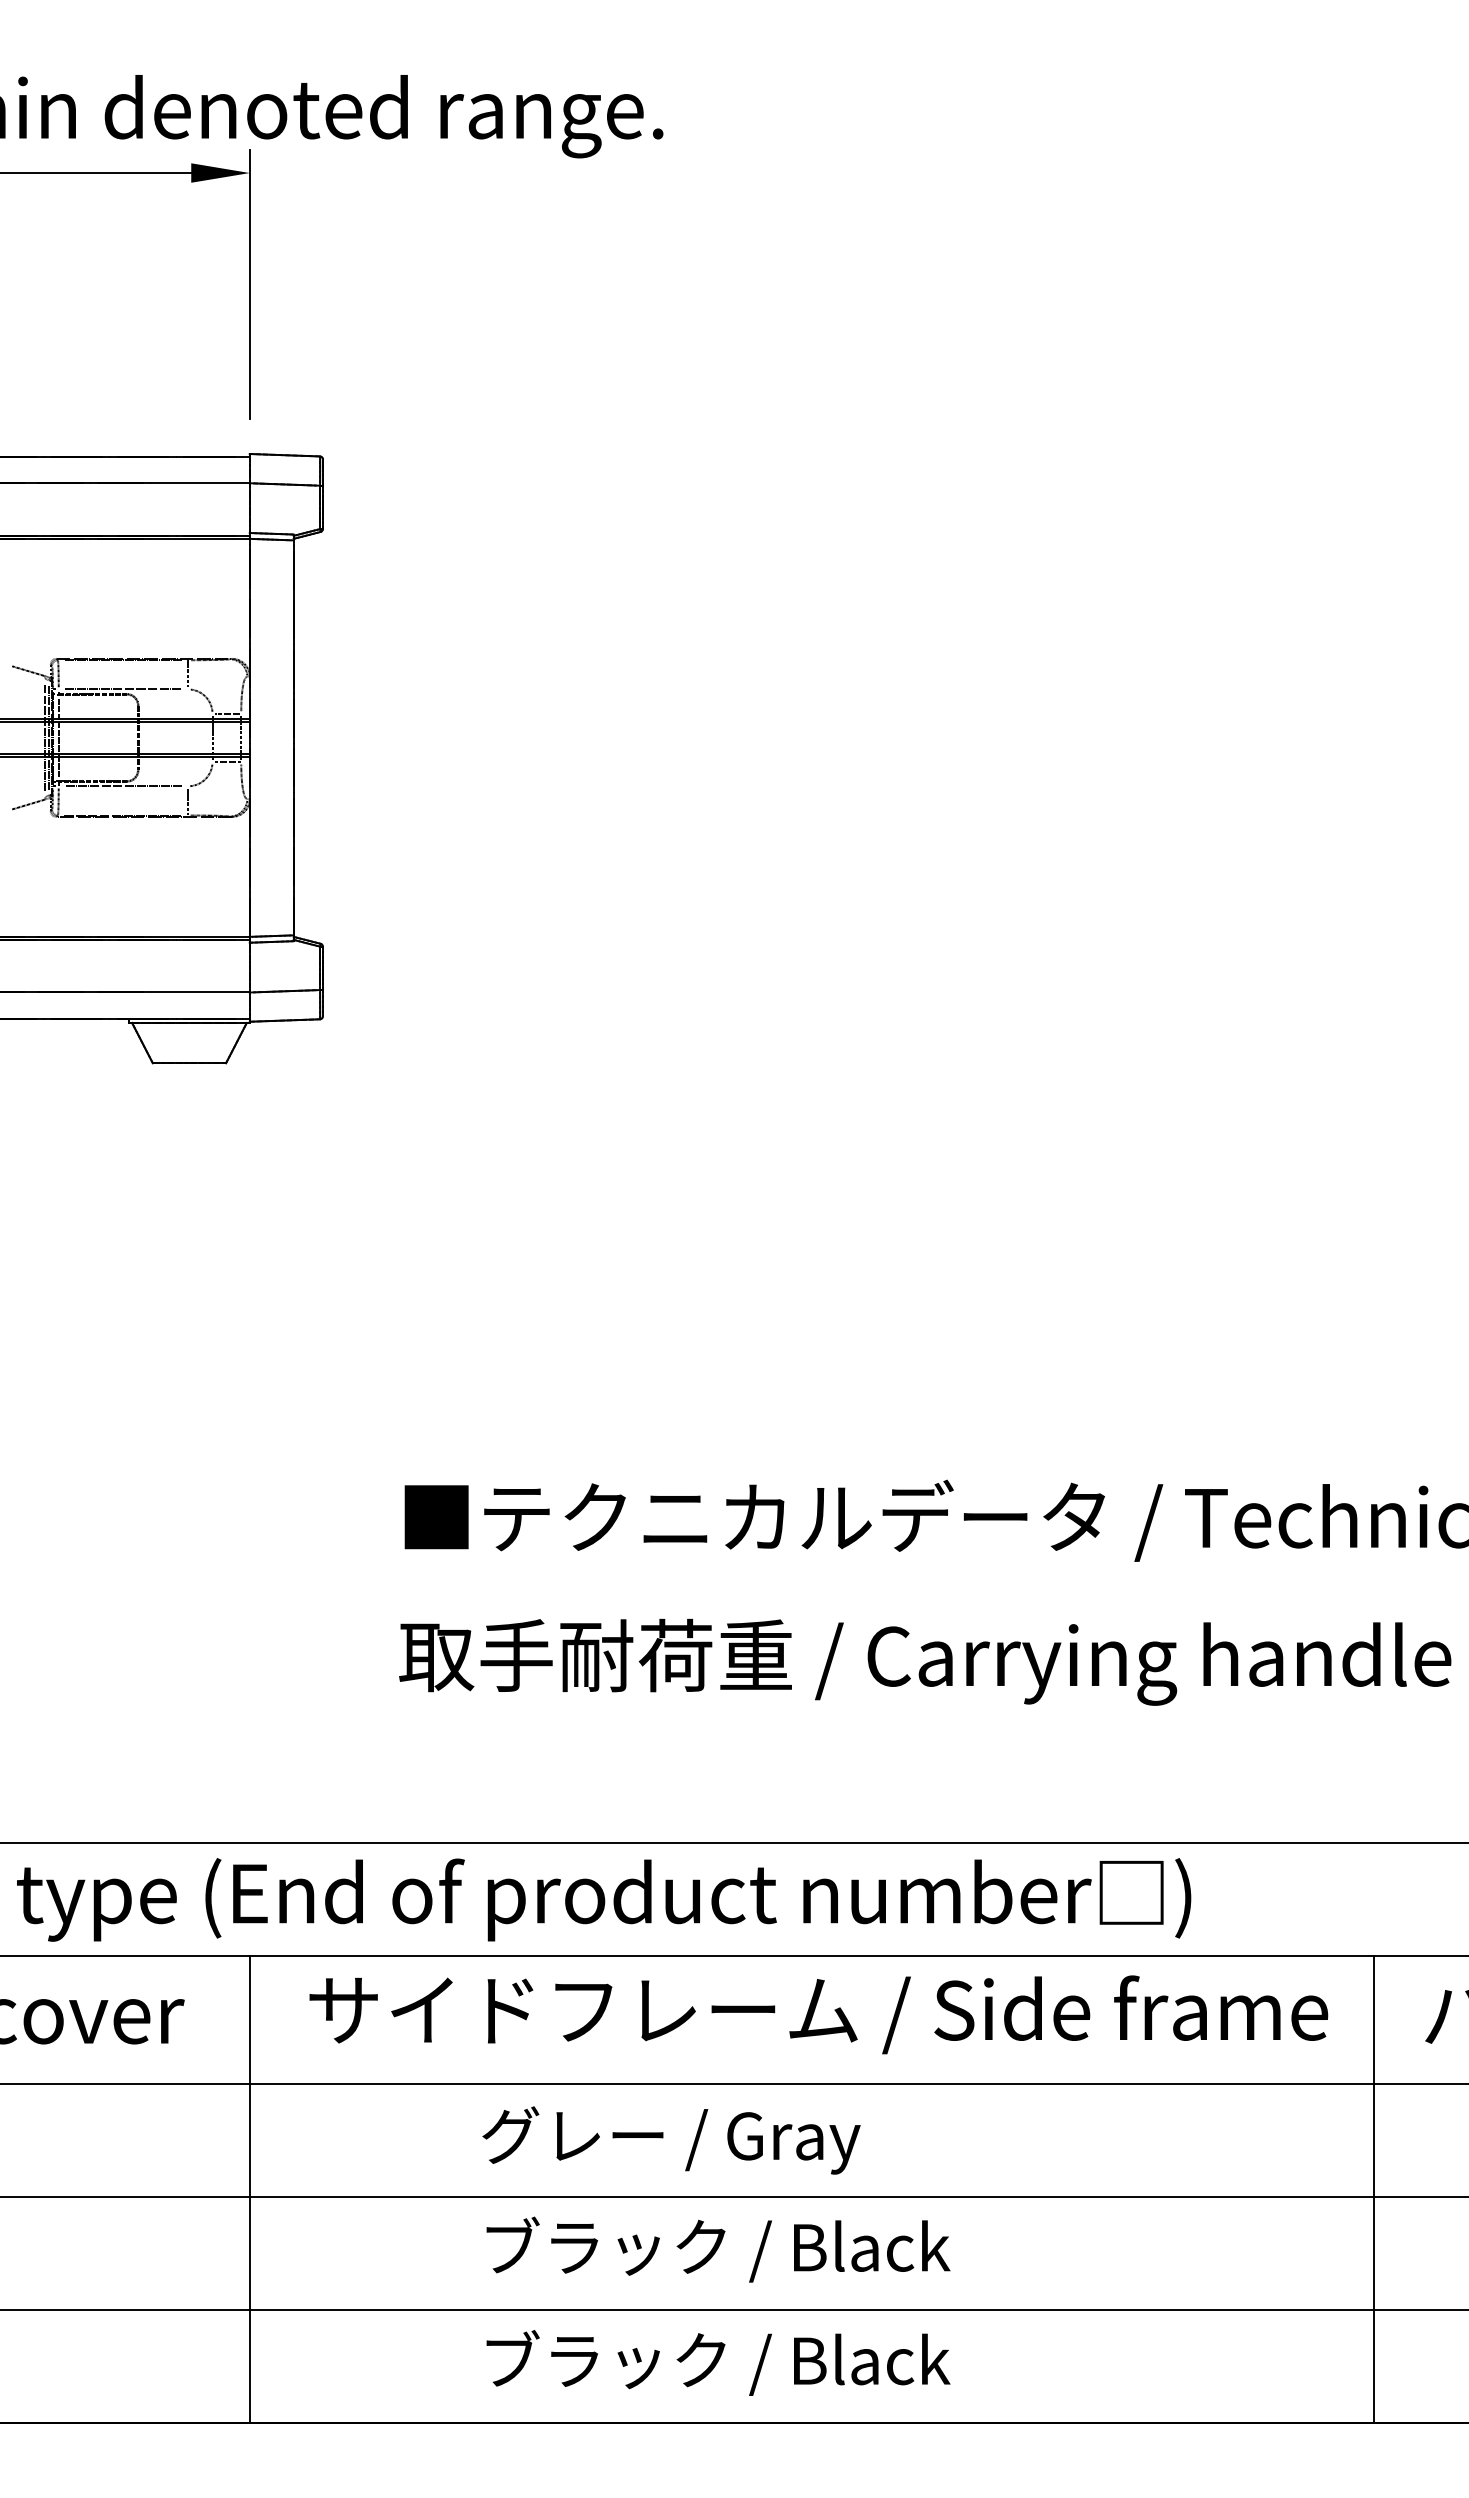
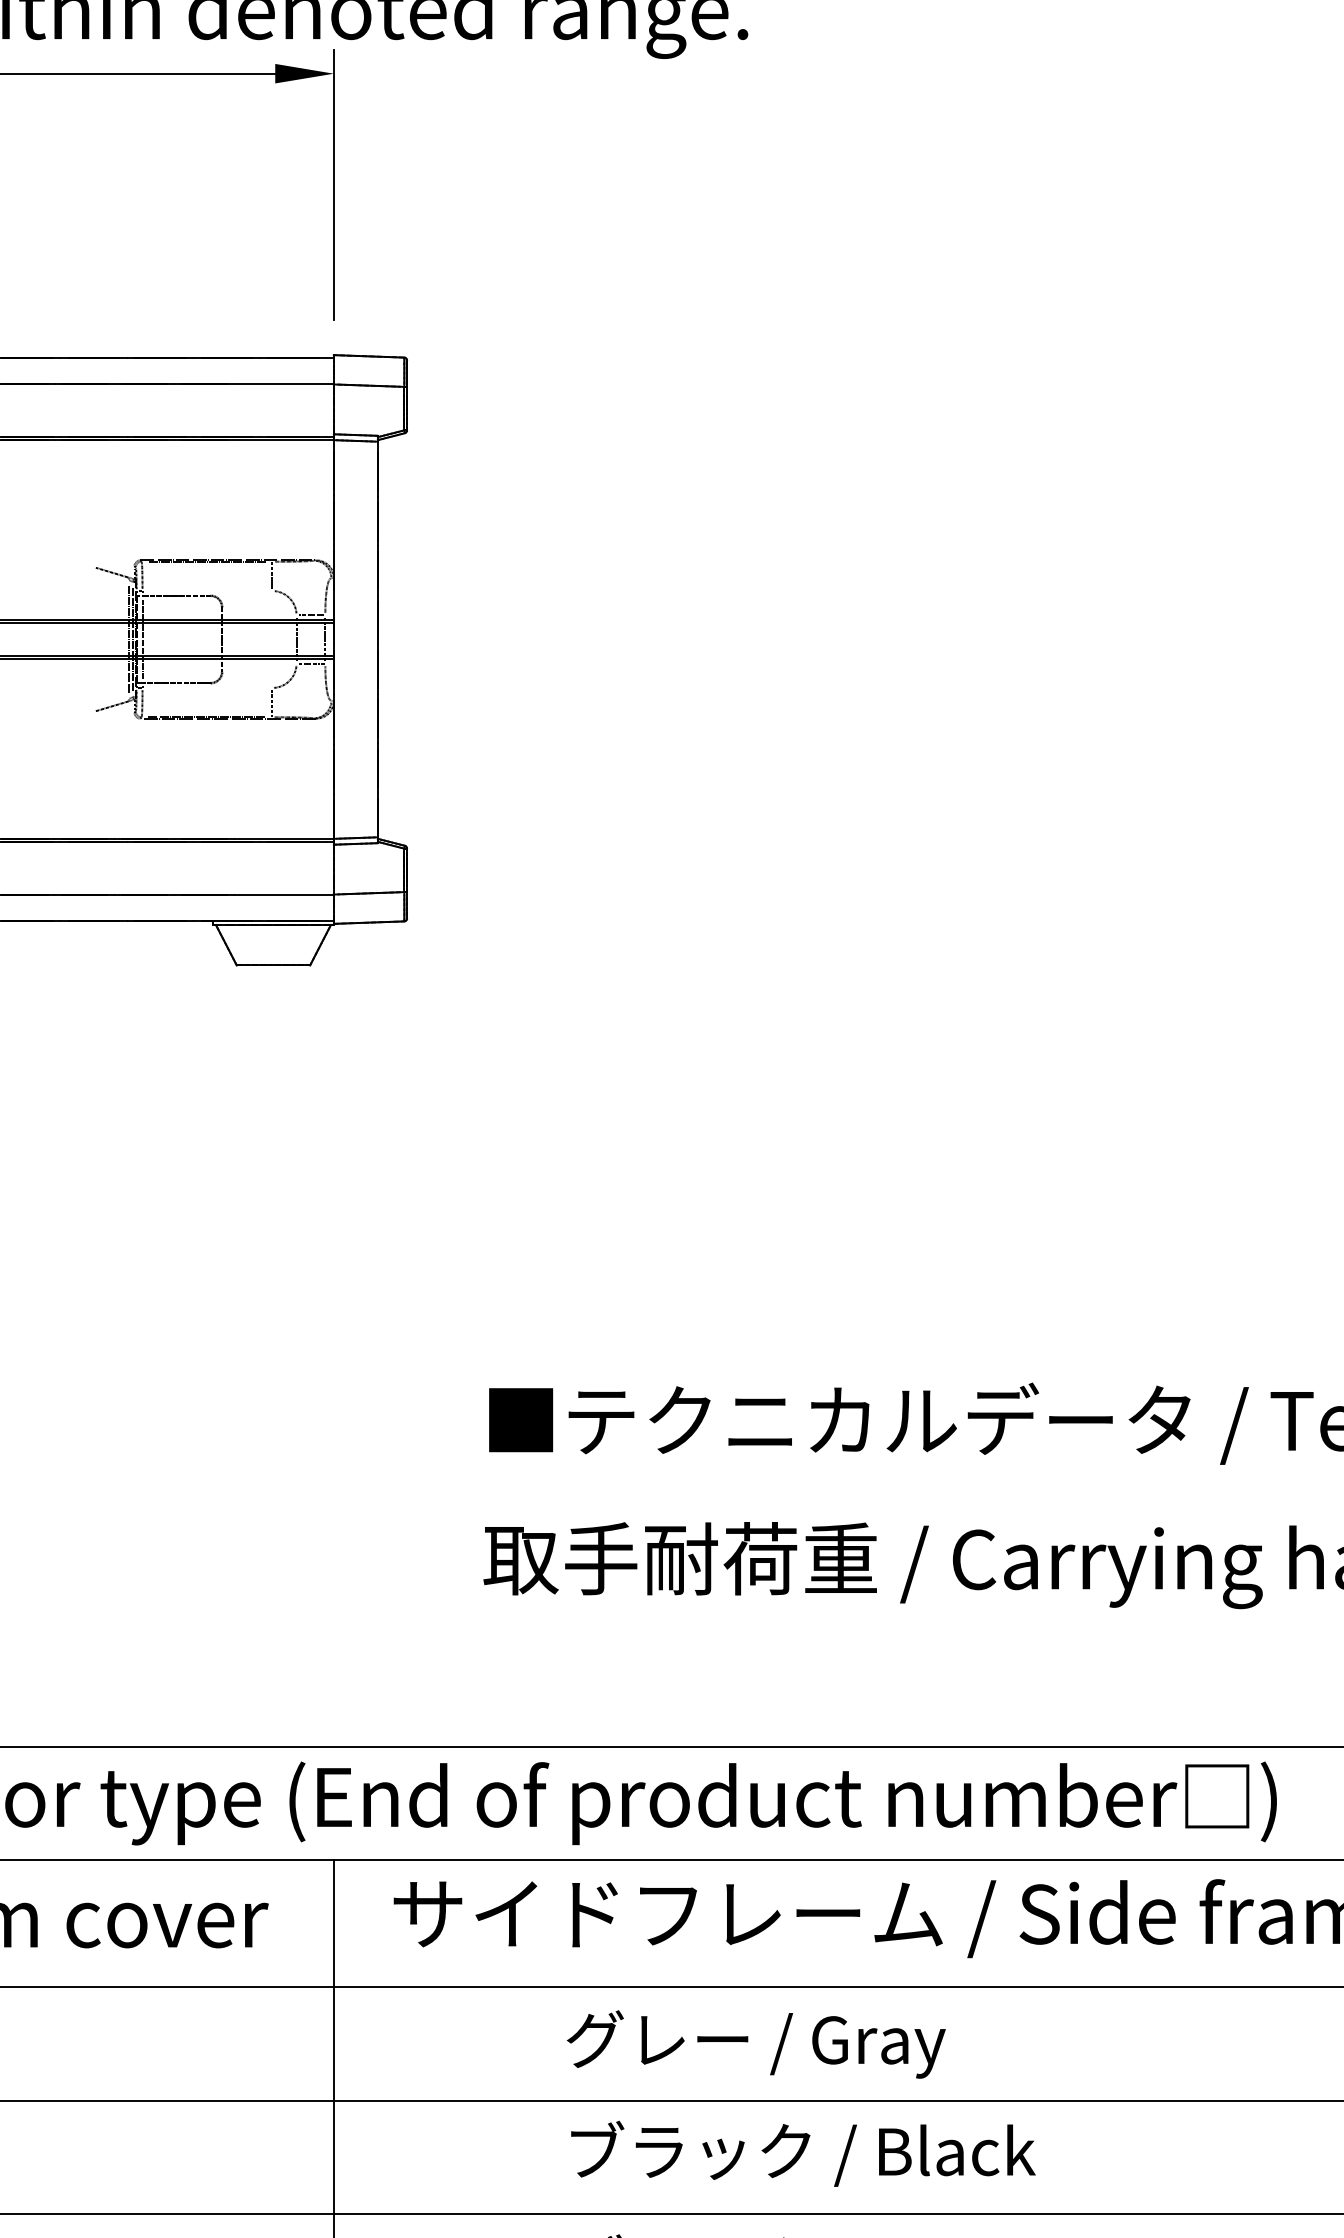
line: (123, 689) -> (207, 591), removed
line: (123, 786) -> (207, 688), removed

